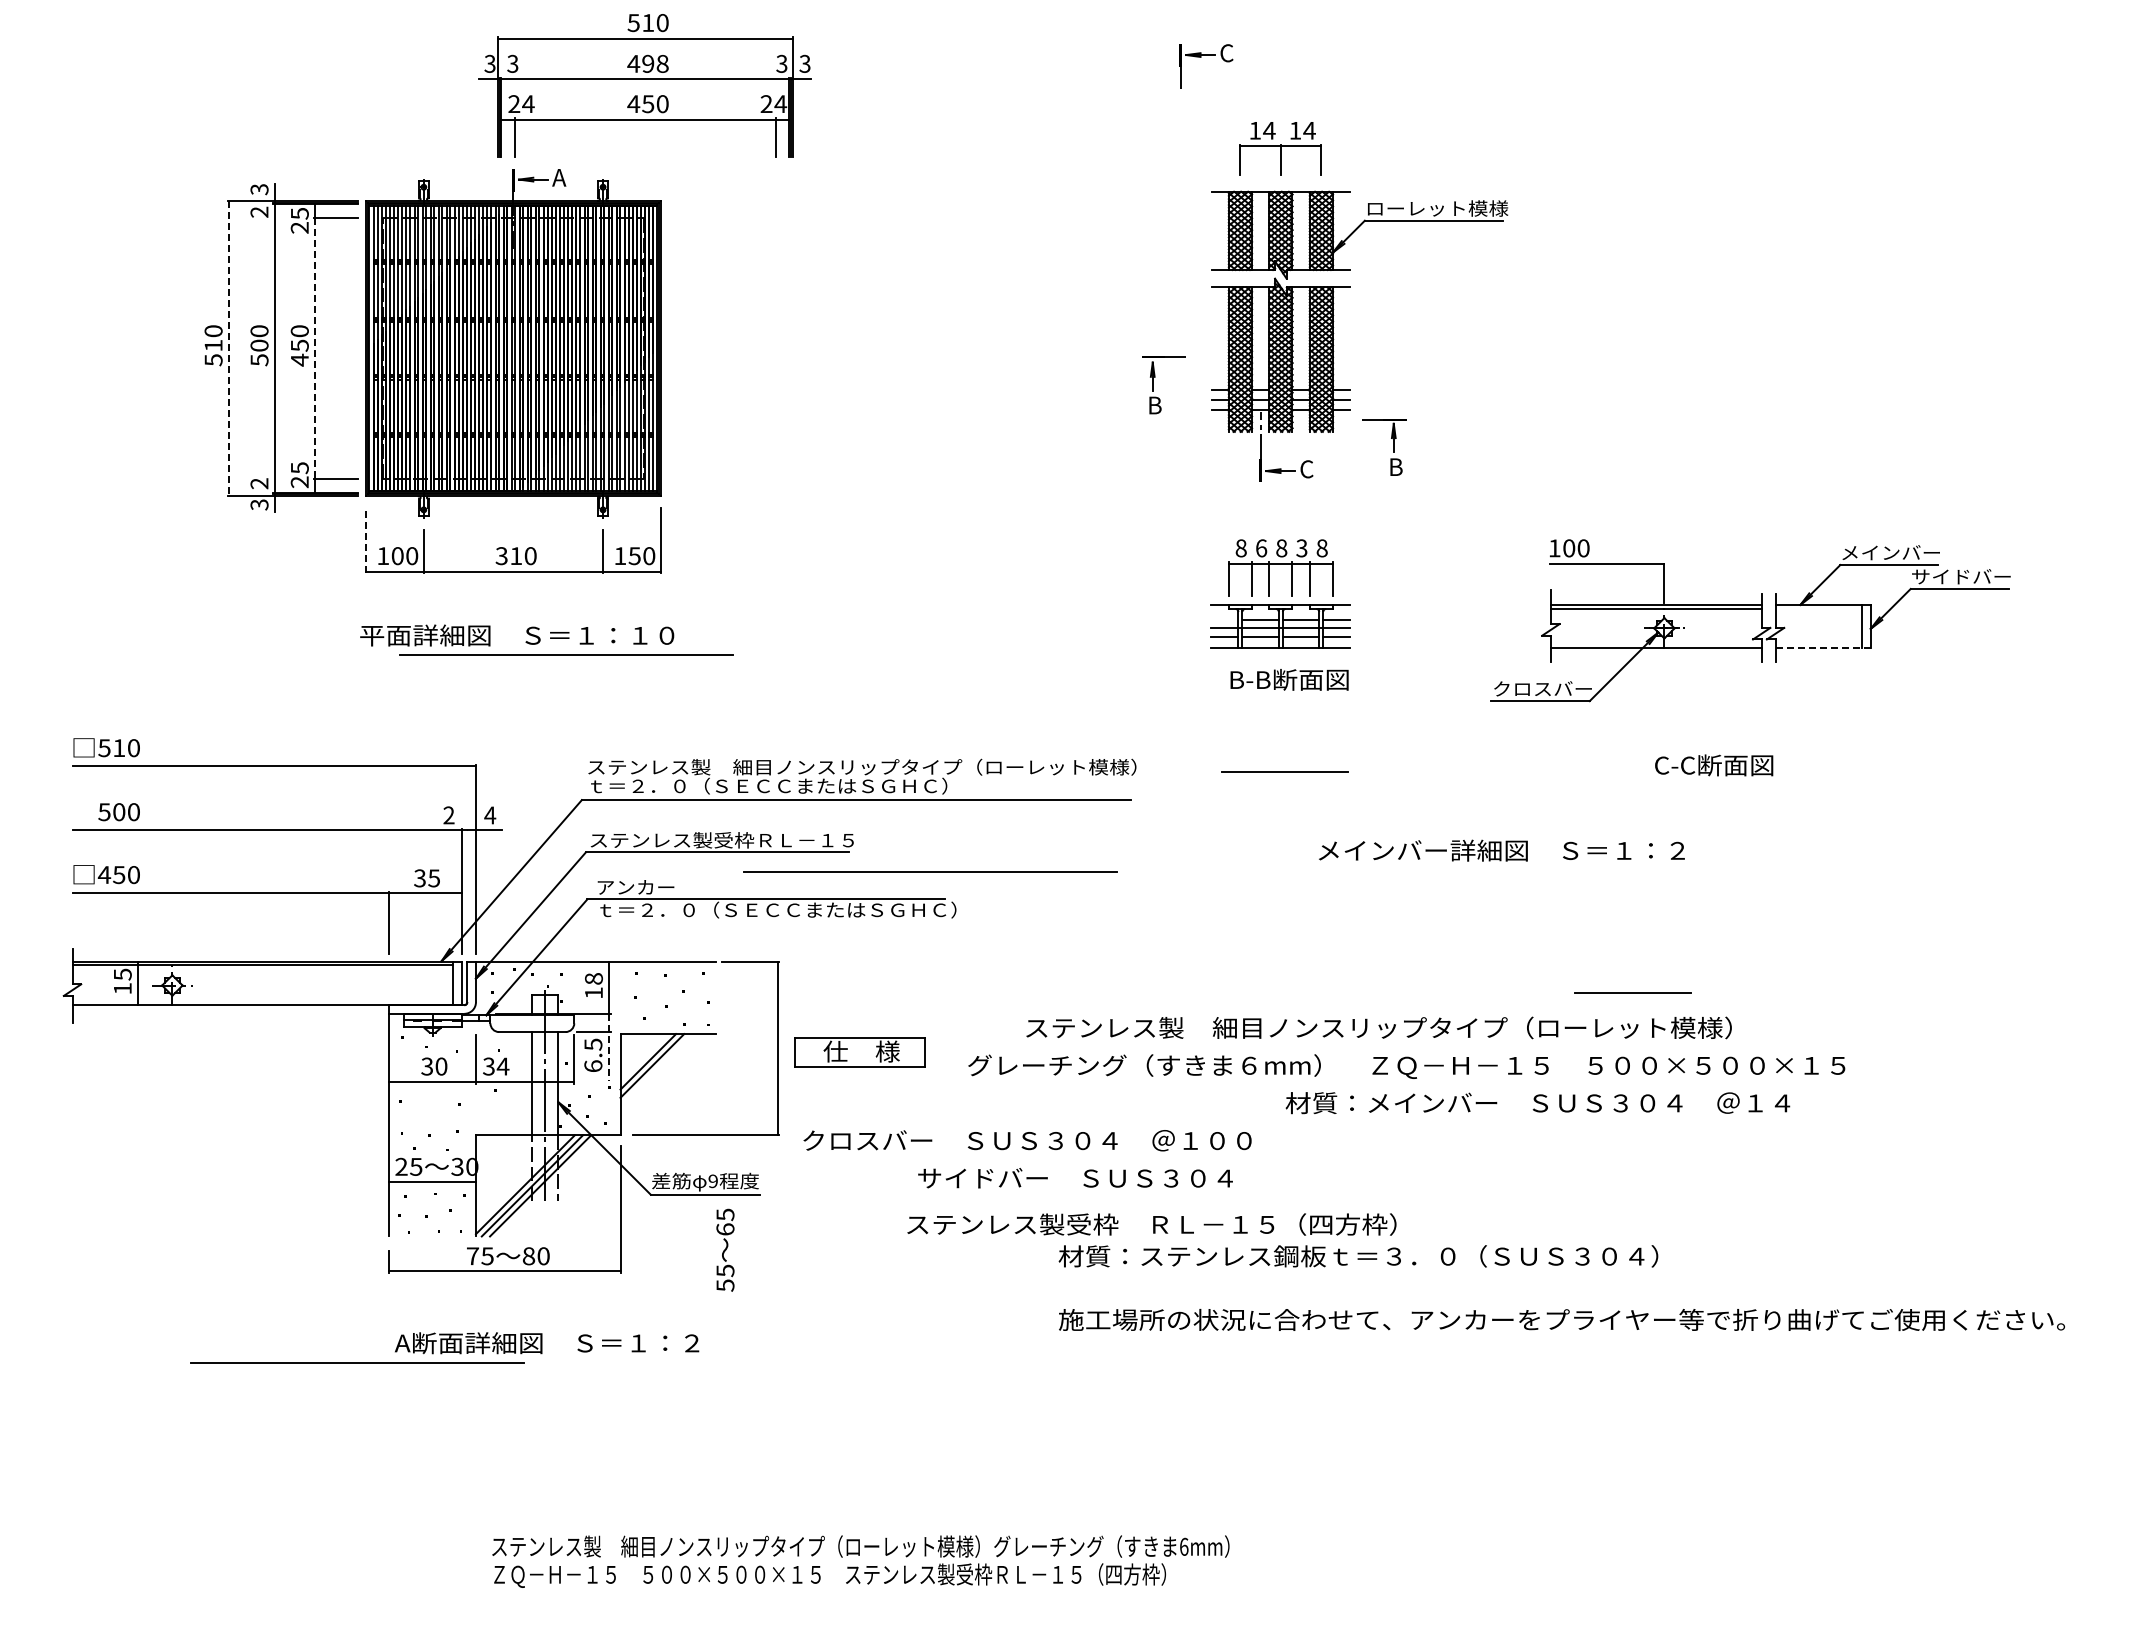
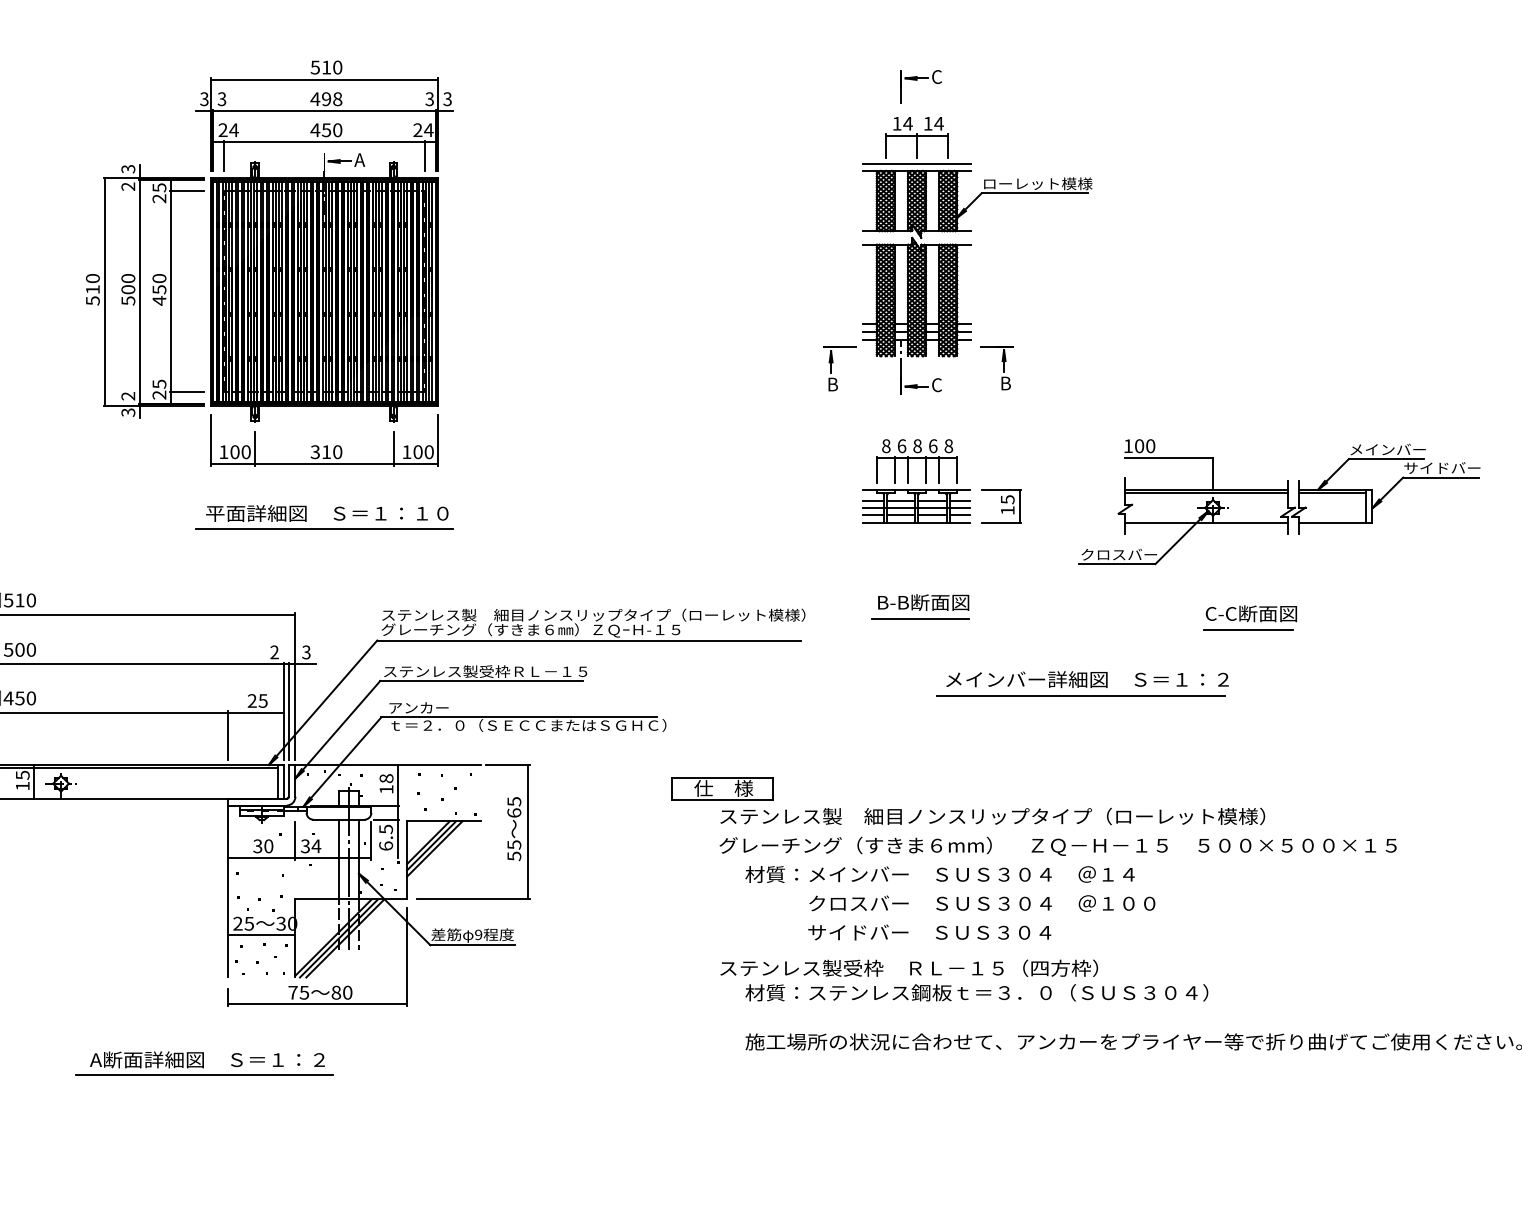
part: (1201, 57) -> (917, 80), moved
part: (644, 85) -> (323, 115), moved
line: (1280, 183) -> (916, 164), added
line: (229, 349) -> (105, 292), dashed -> solid
line: (315, 349) -> (171, 292), dashed -> solid
part: (1153, 385) -> (831, 369), moved
line: (365, 540) -> (210, 440), dashed -> solid
text: (1301, 548) -> (932, 446), 3 -> 6
text: (634, 556) -> (417, 452), 150 -> 100
line: (1818, 608) -> (1332, 492), added
line: (1224, 619) -> (873, 501), added
part: (1390, 626) -> (1001, 506), added
line: (1823, 648) -> (1335, 523), dashed -> solid
line: (566, 654) -> (324, 528), moved
text: (1289, 679) -> (923, 602), moved
text: (780, 786) -> (530, 630), ｔ＝２．０（ＳＥＣＣまたはＳＧＨＣ） -> グレーチング（すきま６㎜）ＺＱｰＨ-１５
text: (490, 815) -> (306, 652), 4 -> 3
line: (930, 871) -> (1081, 695), moved
text: (419, 878) -> (251, 701), 35 -> 25
line: (467, 891) -> (288, 711), added
line: (1632, 992) -> (1247, 629), moved
line: (608, 1047) -> (397, 831), dashed -> solid
part: (859, 1052) -> (722, 789), moved
text: (1406, 1066) -> (1057, 846), moved
line: (656, 1069) -> (434, 848), added
text: (1537, 1103) -> (939, 874), moved
text: (1027, 1140) -> (982, 903), moved
text: (1075, 1178) -> (929, 932), moved
text: (1151, 1224) -> (908, 968), moved
text: (725, 1249) -> (514, 828), moved
text: (547, 1343) -> (207, 1060), moved

